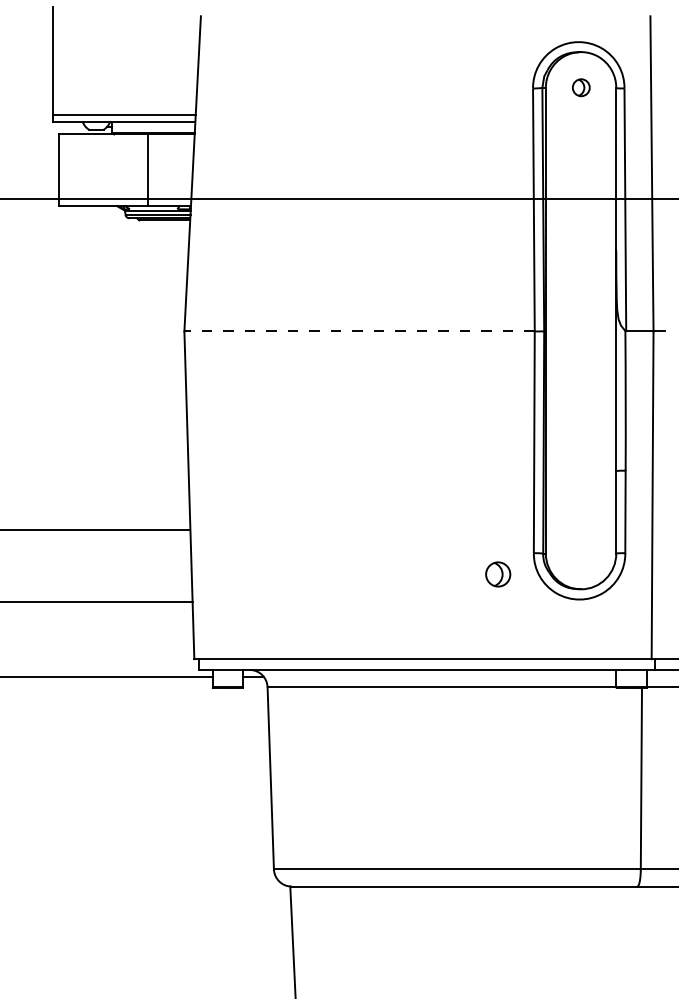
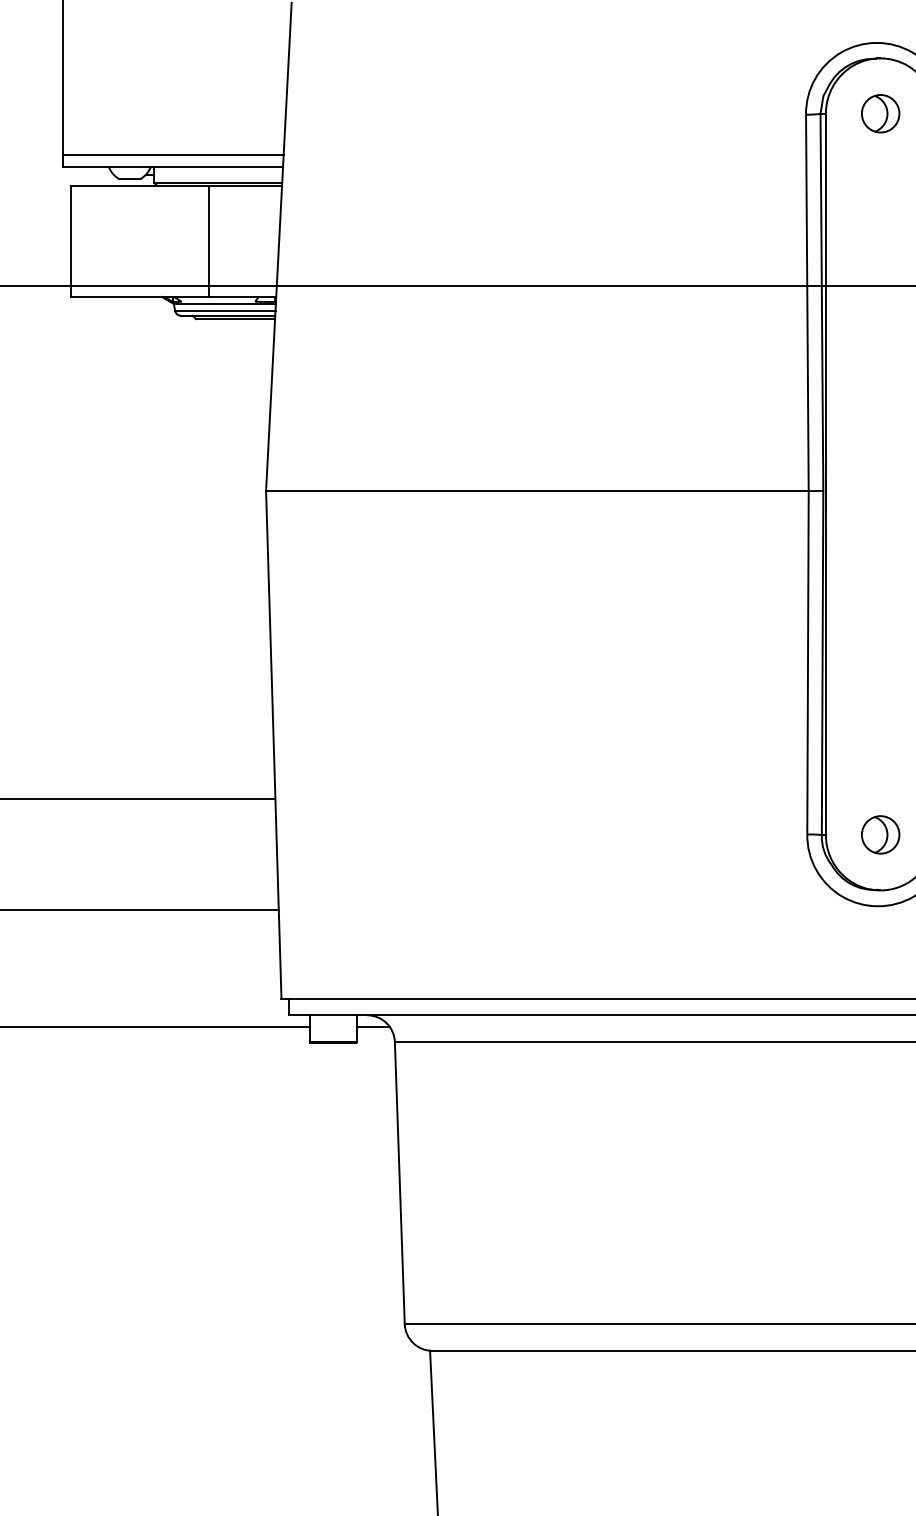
part: (581, 87) -> (881, 113), size x1.43
line: (359, 331) -> (537, 491), dashed -> solid
part: (498, 574) -> (881, 834), moved

